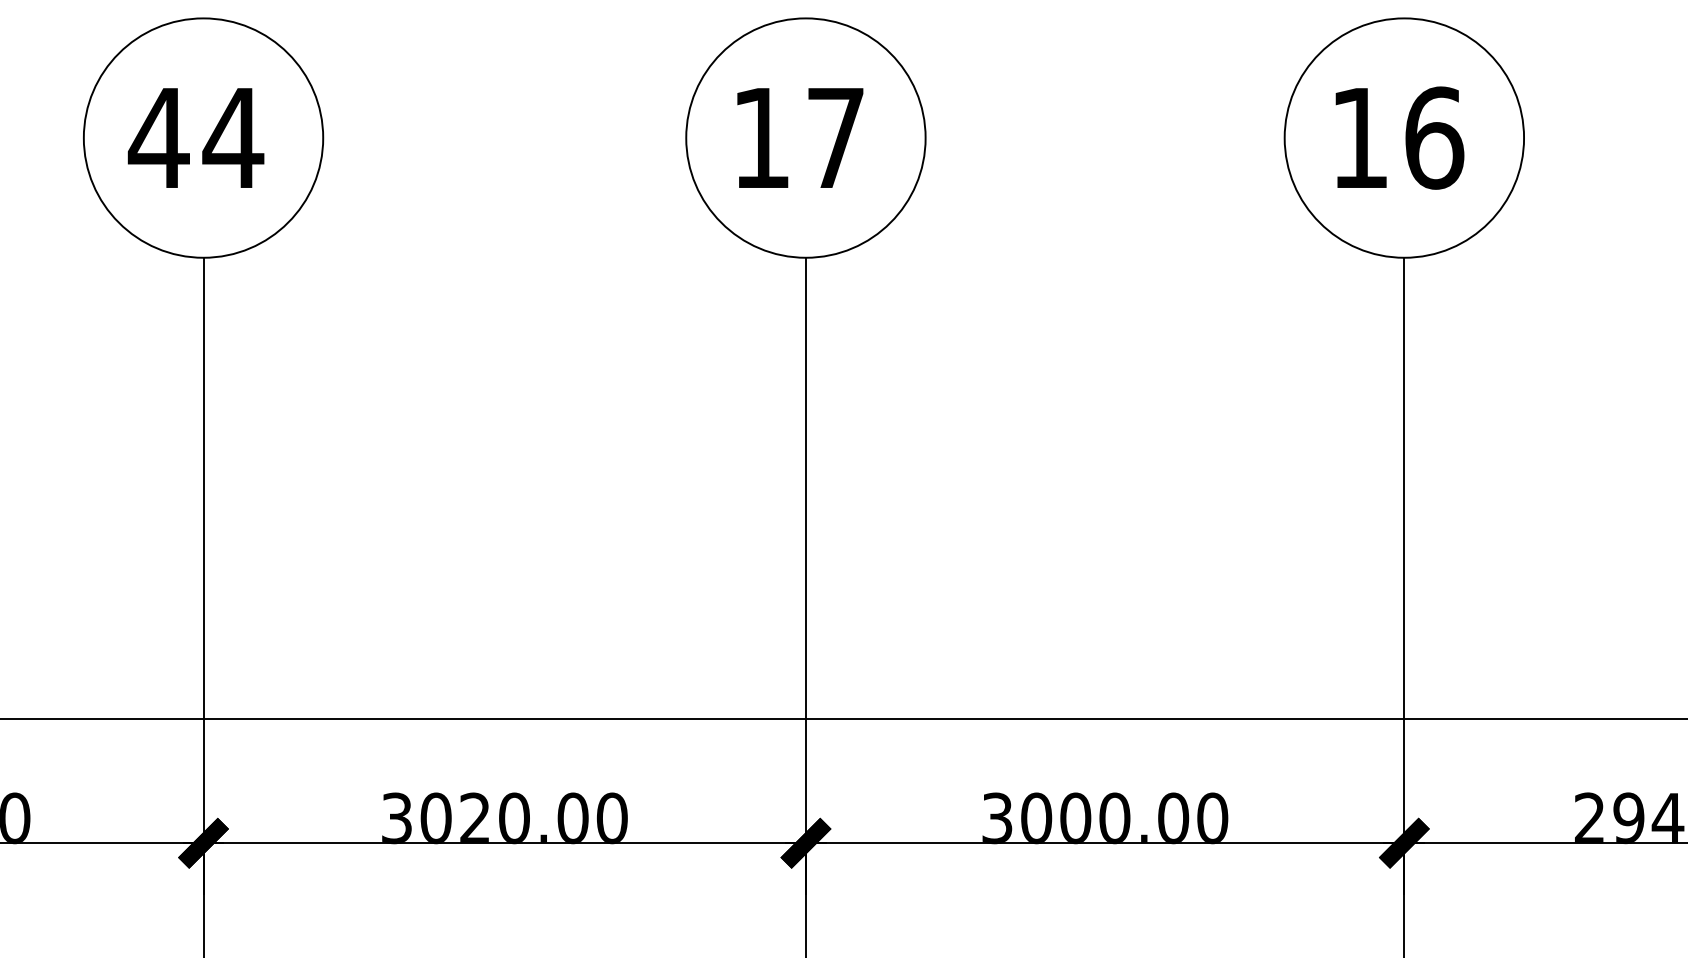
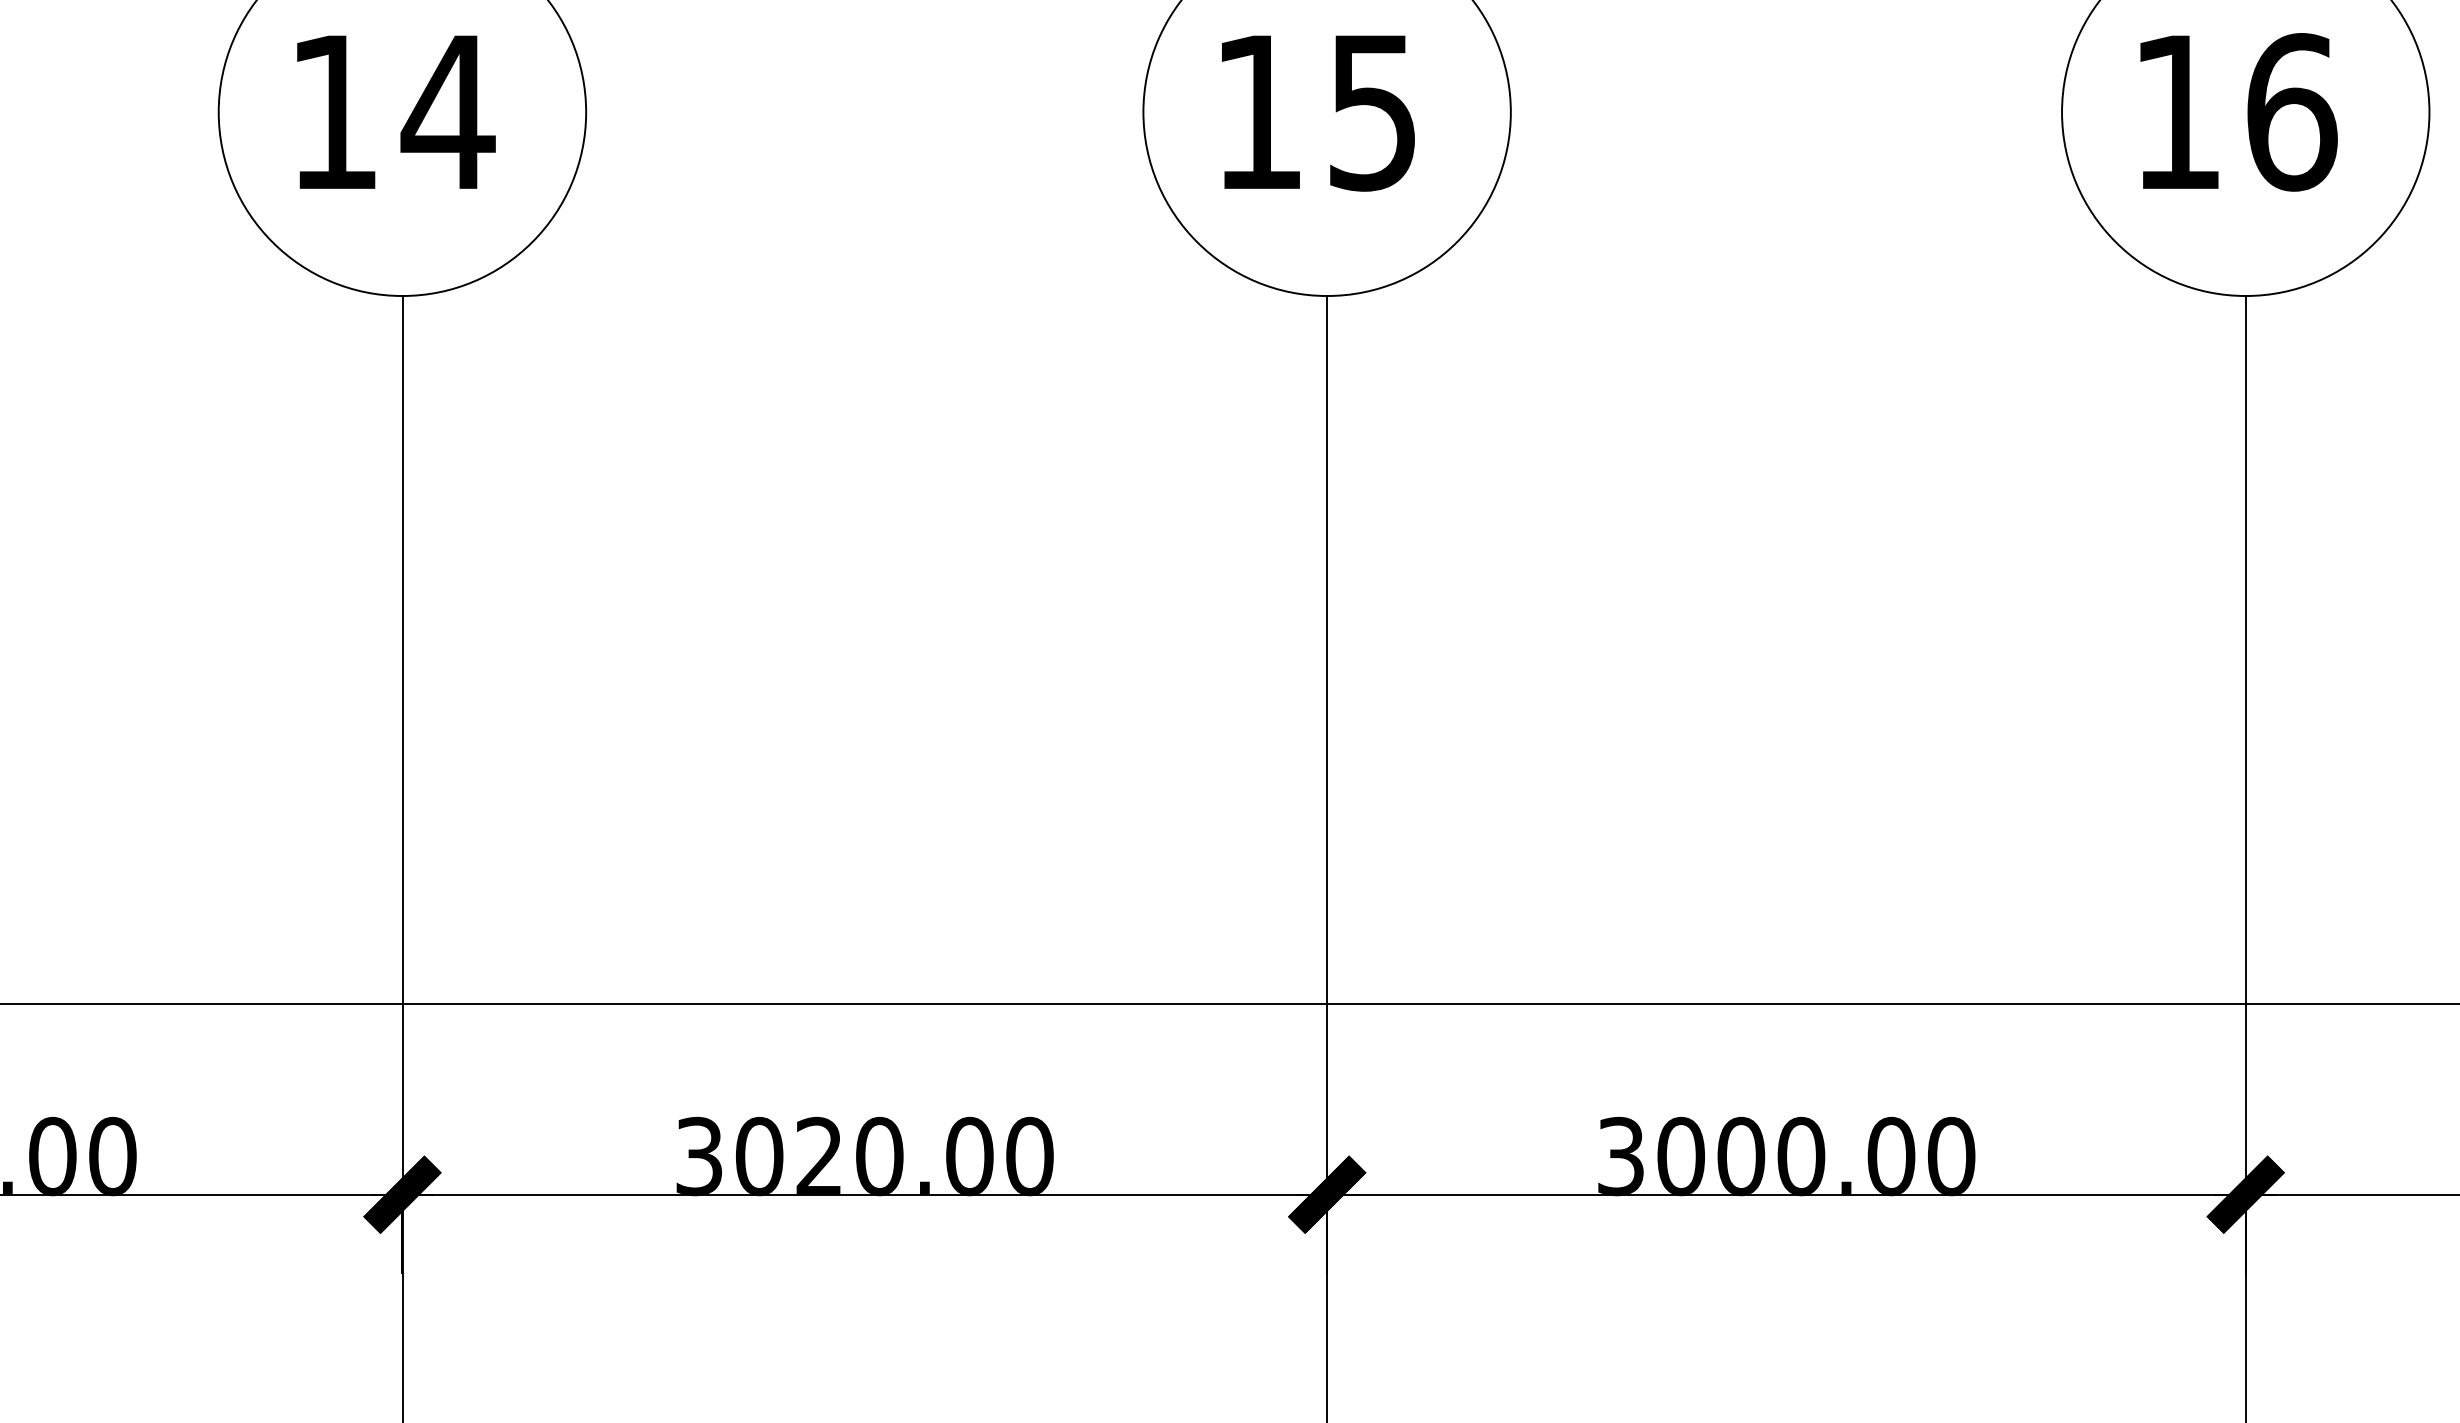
text: (158, 137) -> (333, 111), 44 -> 14
text: (835, 138) -> (1372, 112), 17 -> 15

